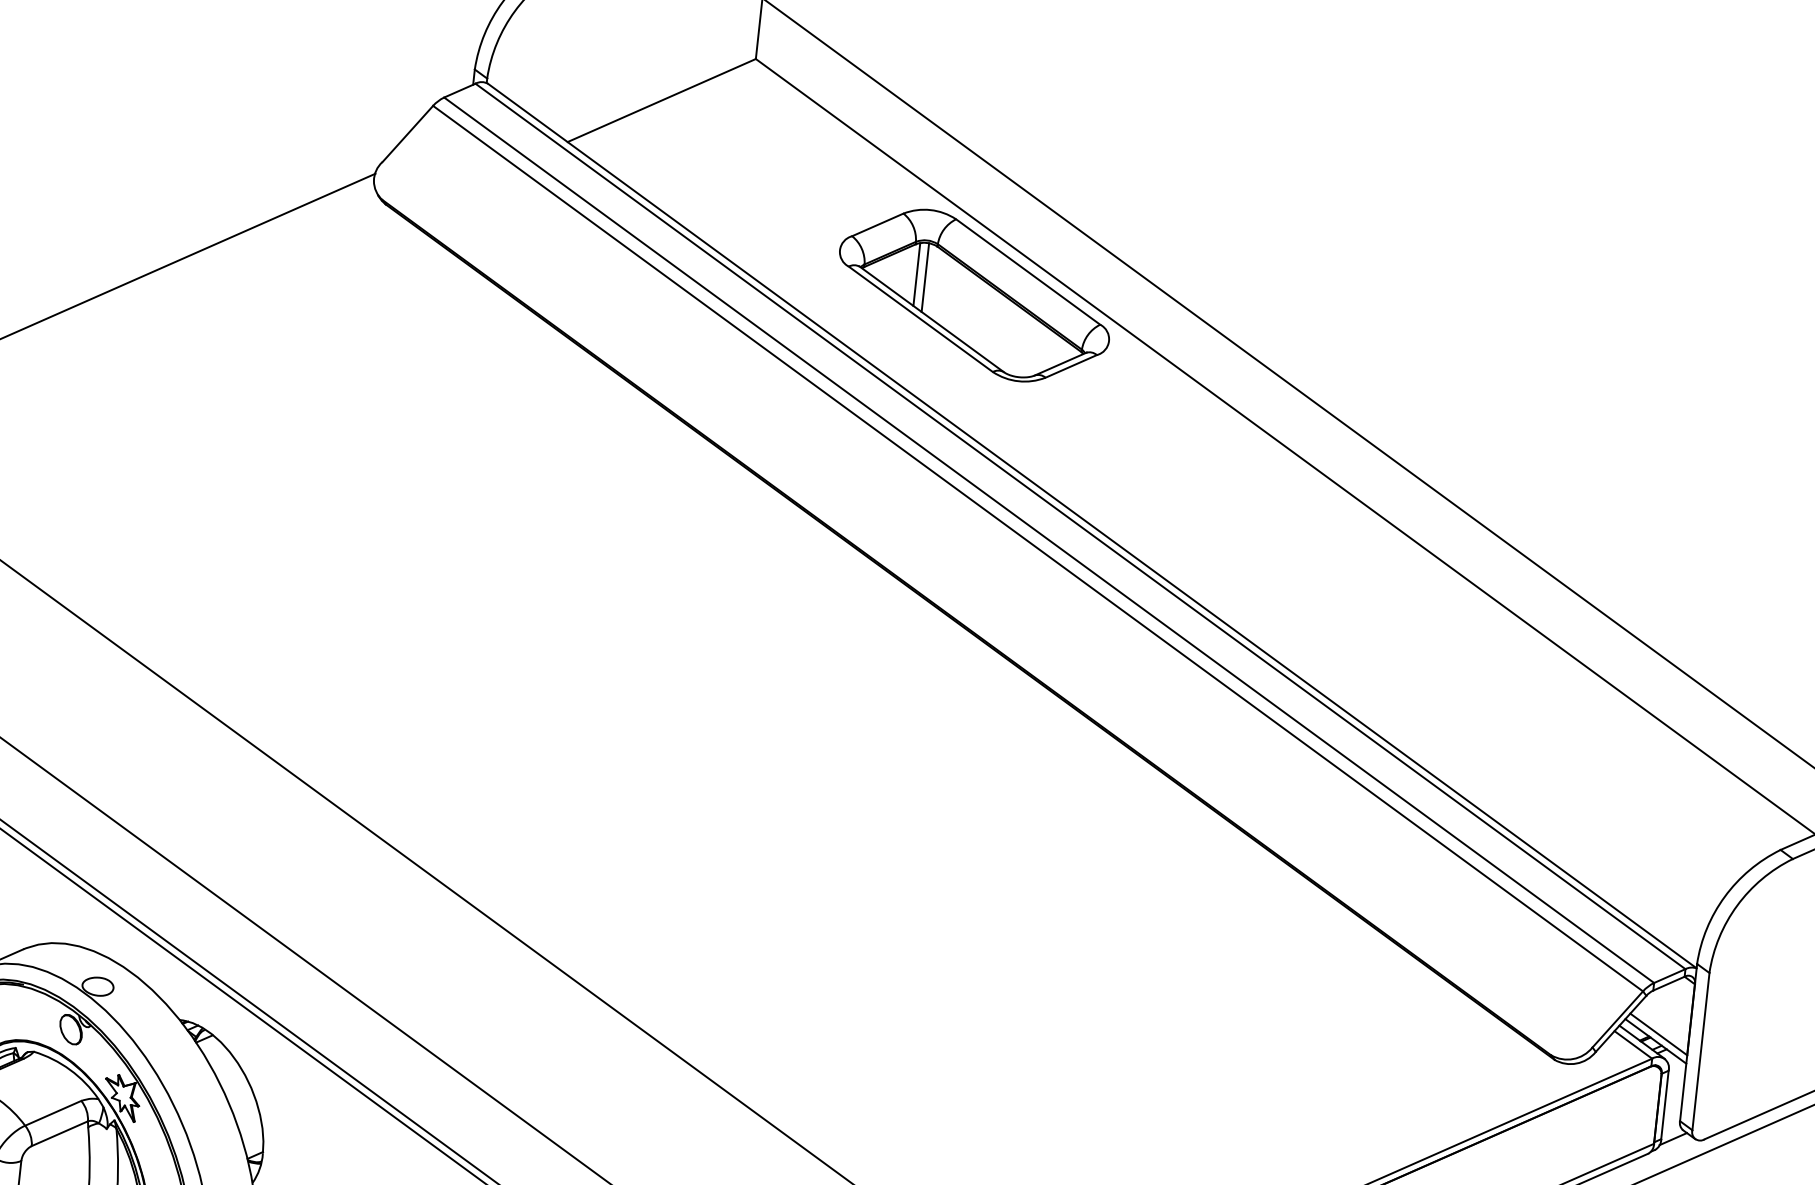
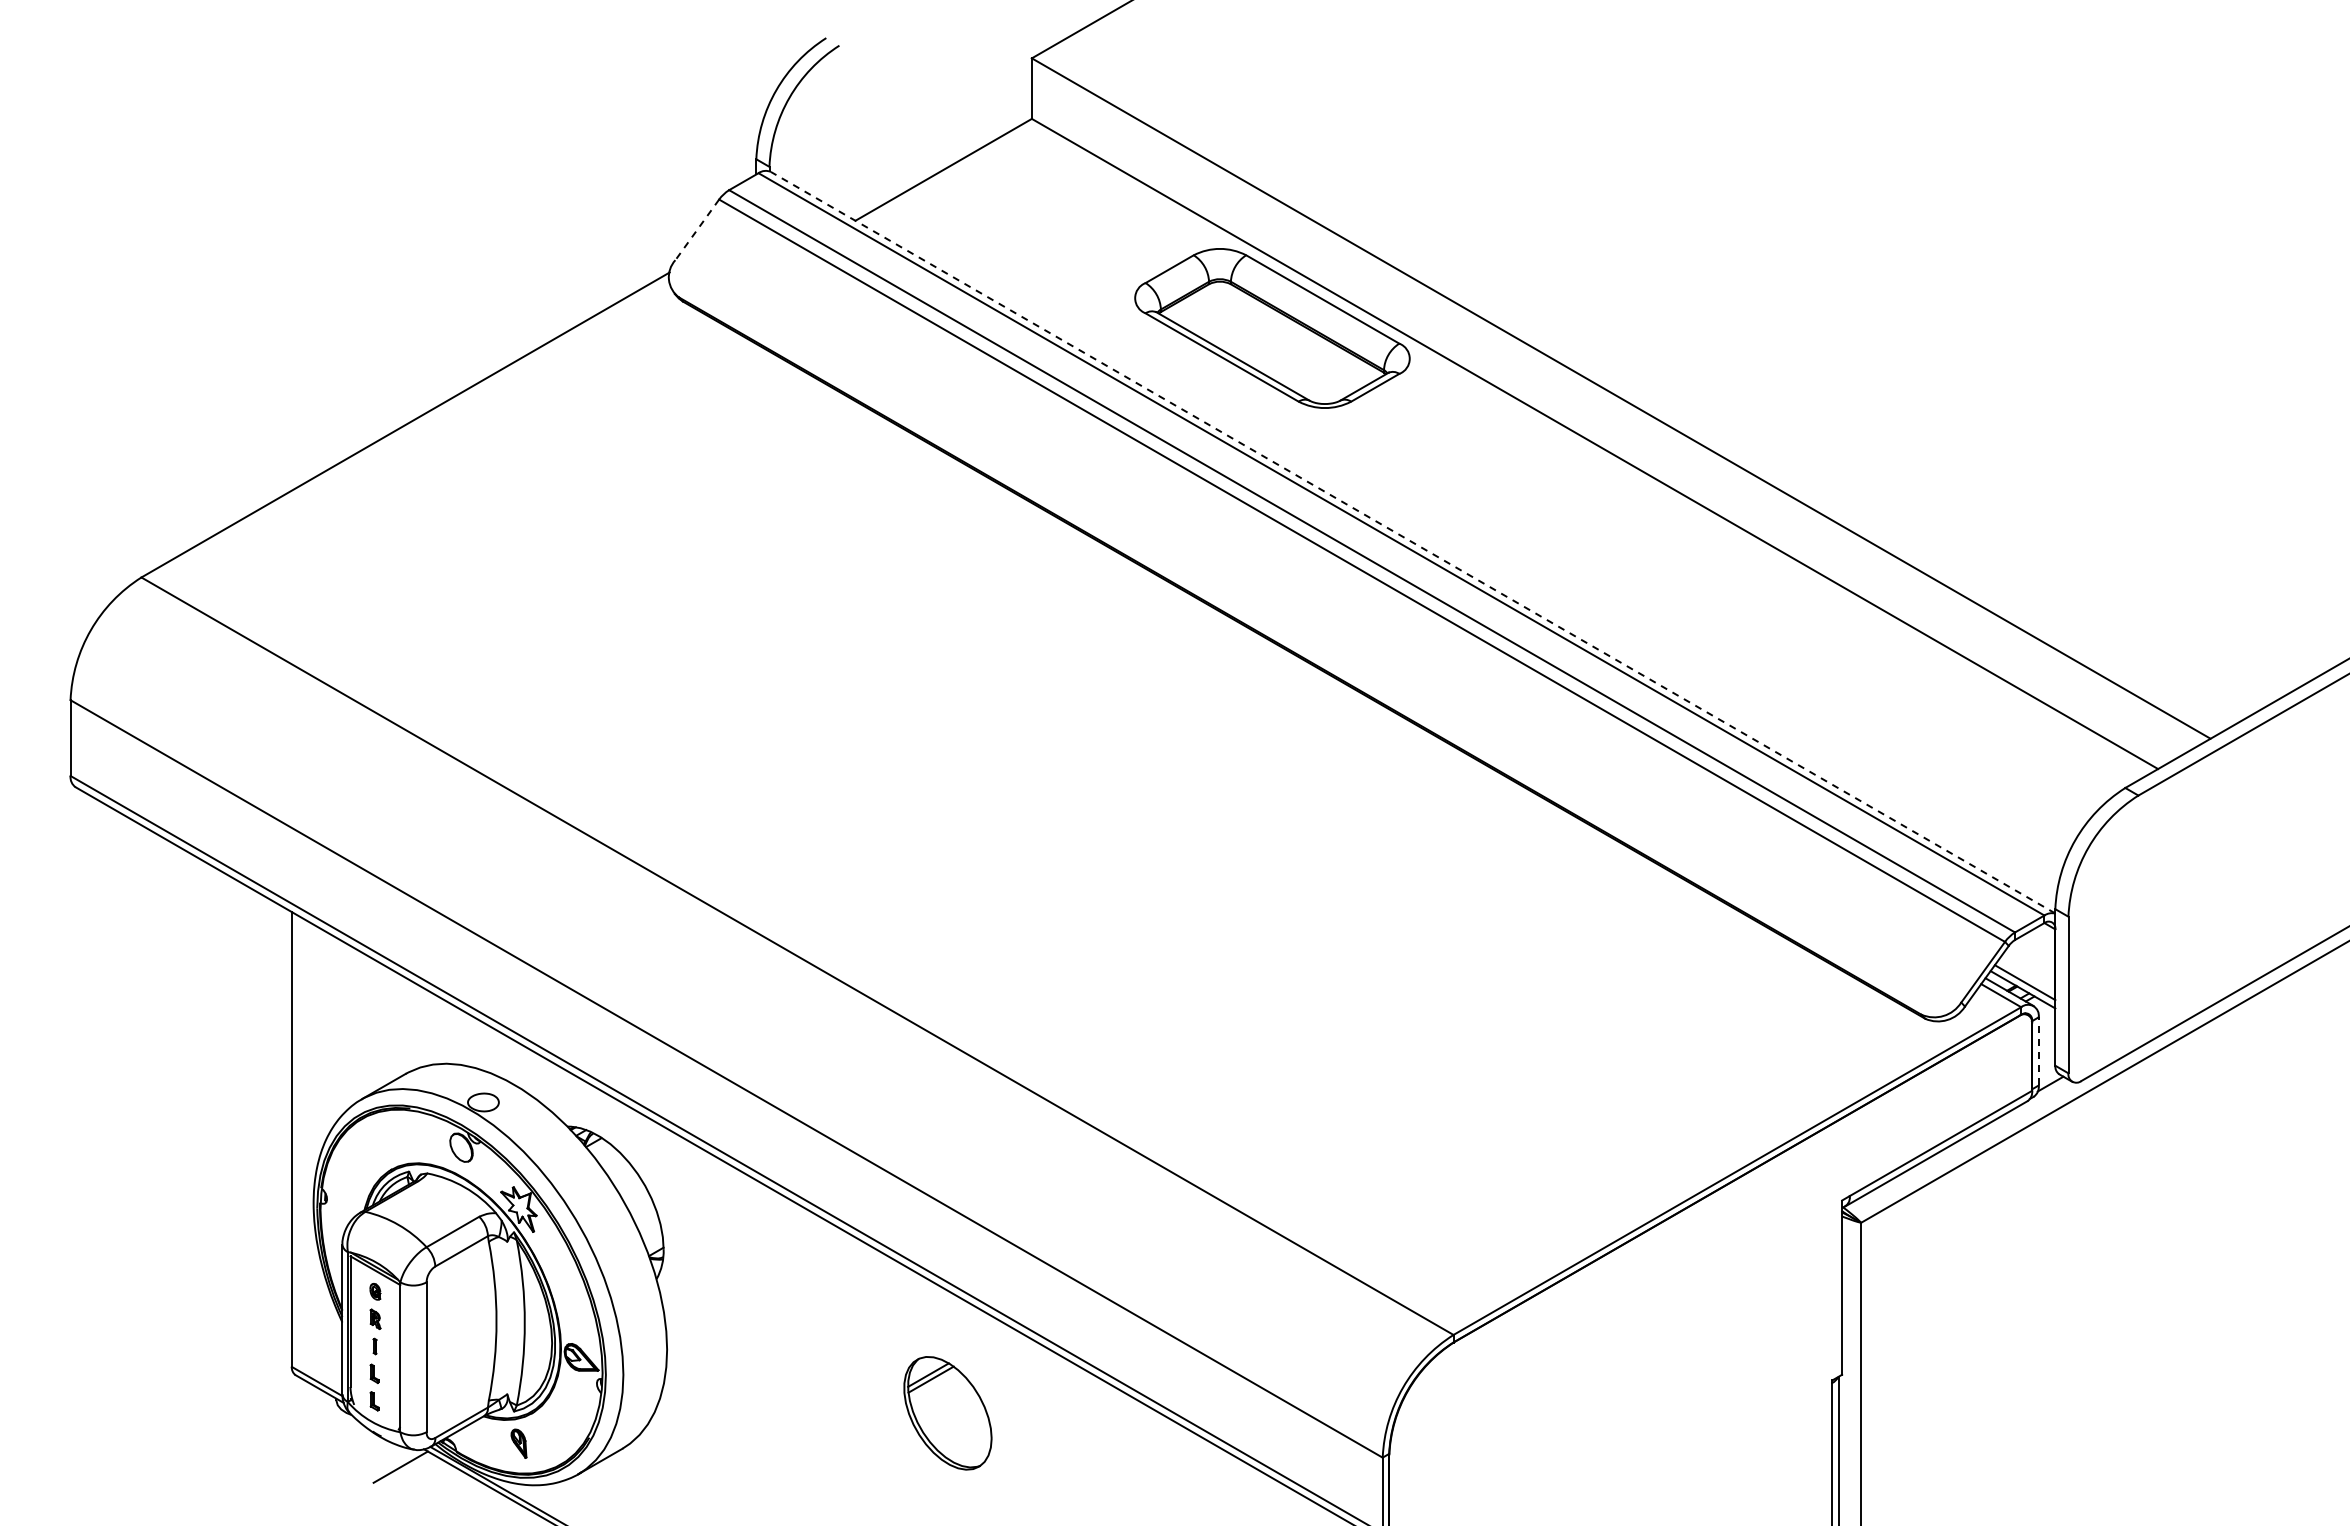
line: (408, 134) -> (697, 230), solid -> dashed
line: (916, 274) -> (1213, 313), removed
line: (925, 277) -> (1222, 315), removed
line: (1092, 525) -> (1413, 542), solid -> dashed
line: (1664, 1104) -> (2038, 1050), solid -> dashed

